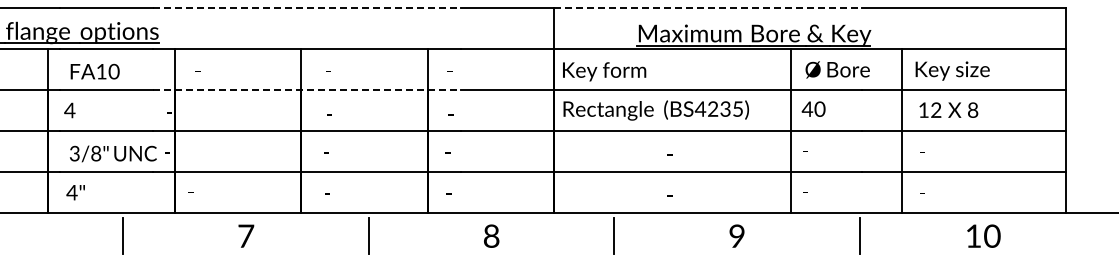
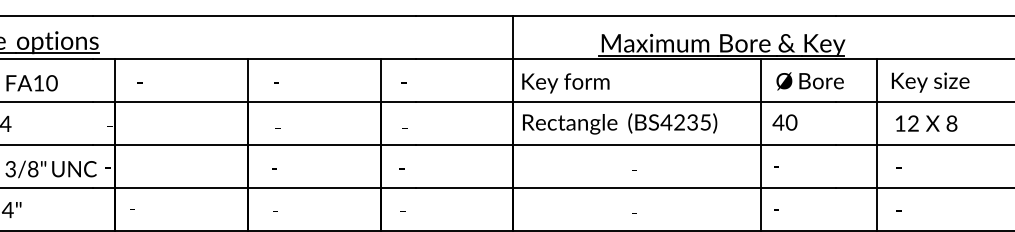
line: (307, 7) -> (254, 15), dashed -> solid
line: (708, 7) -> (674, 15), dashed -> solid
line: (307, 89) -> (254, 101), dashed -> solid

